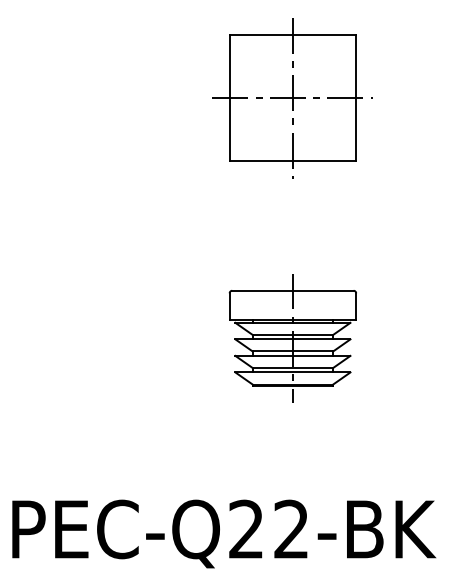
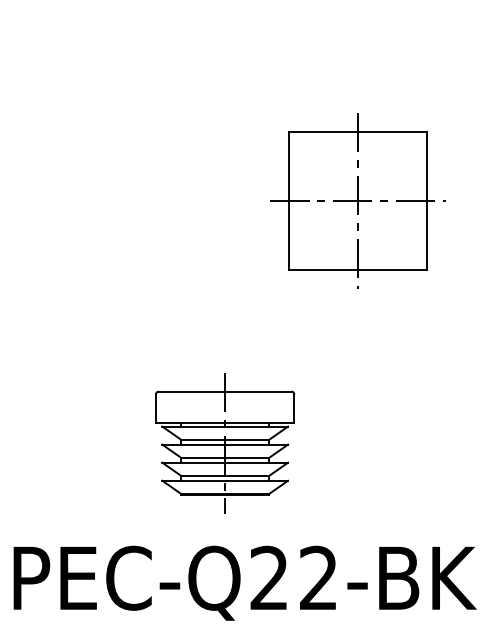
part: (292, 97) -> (357, 200), moved
part: (293, 338) -> (225, 443), moved

